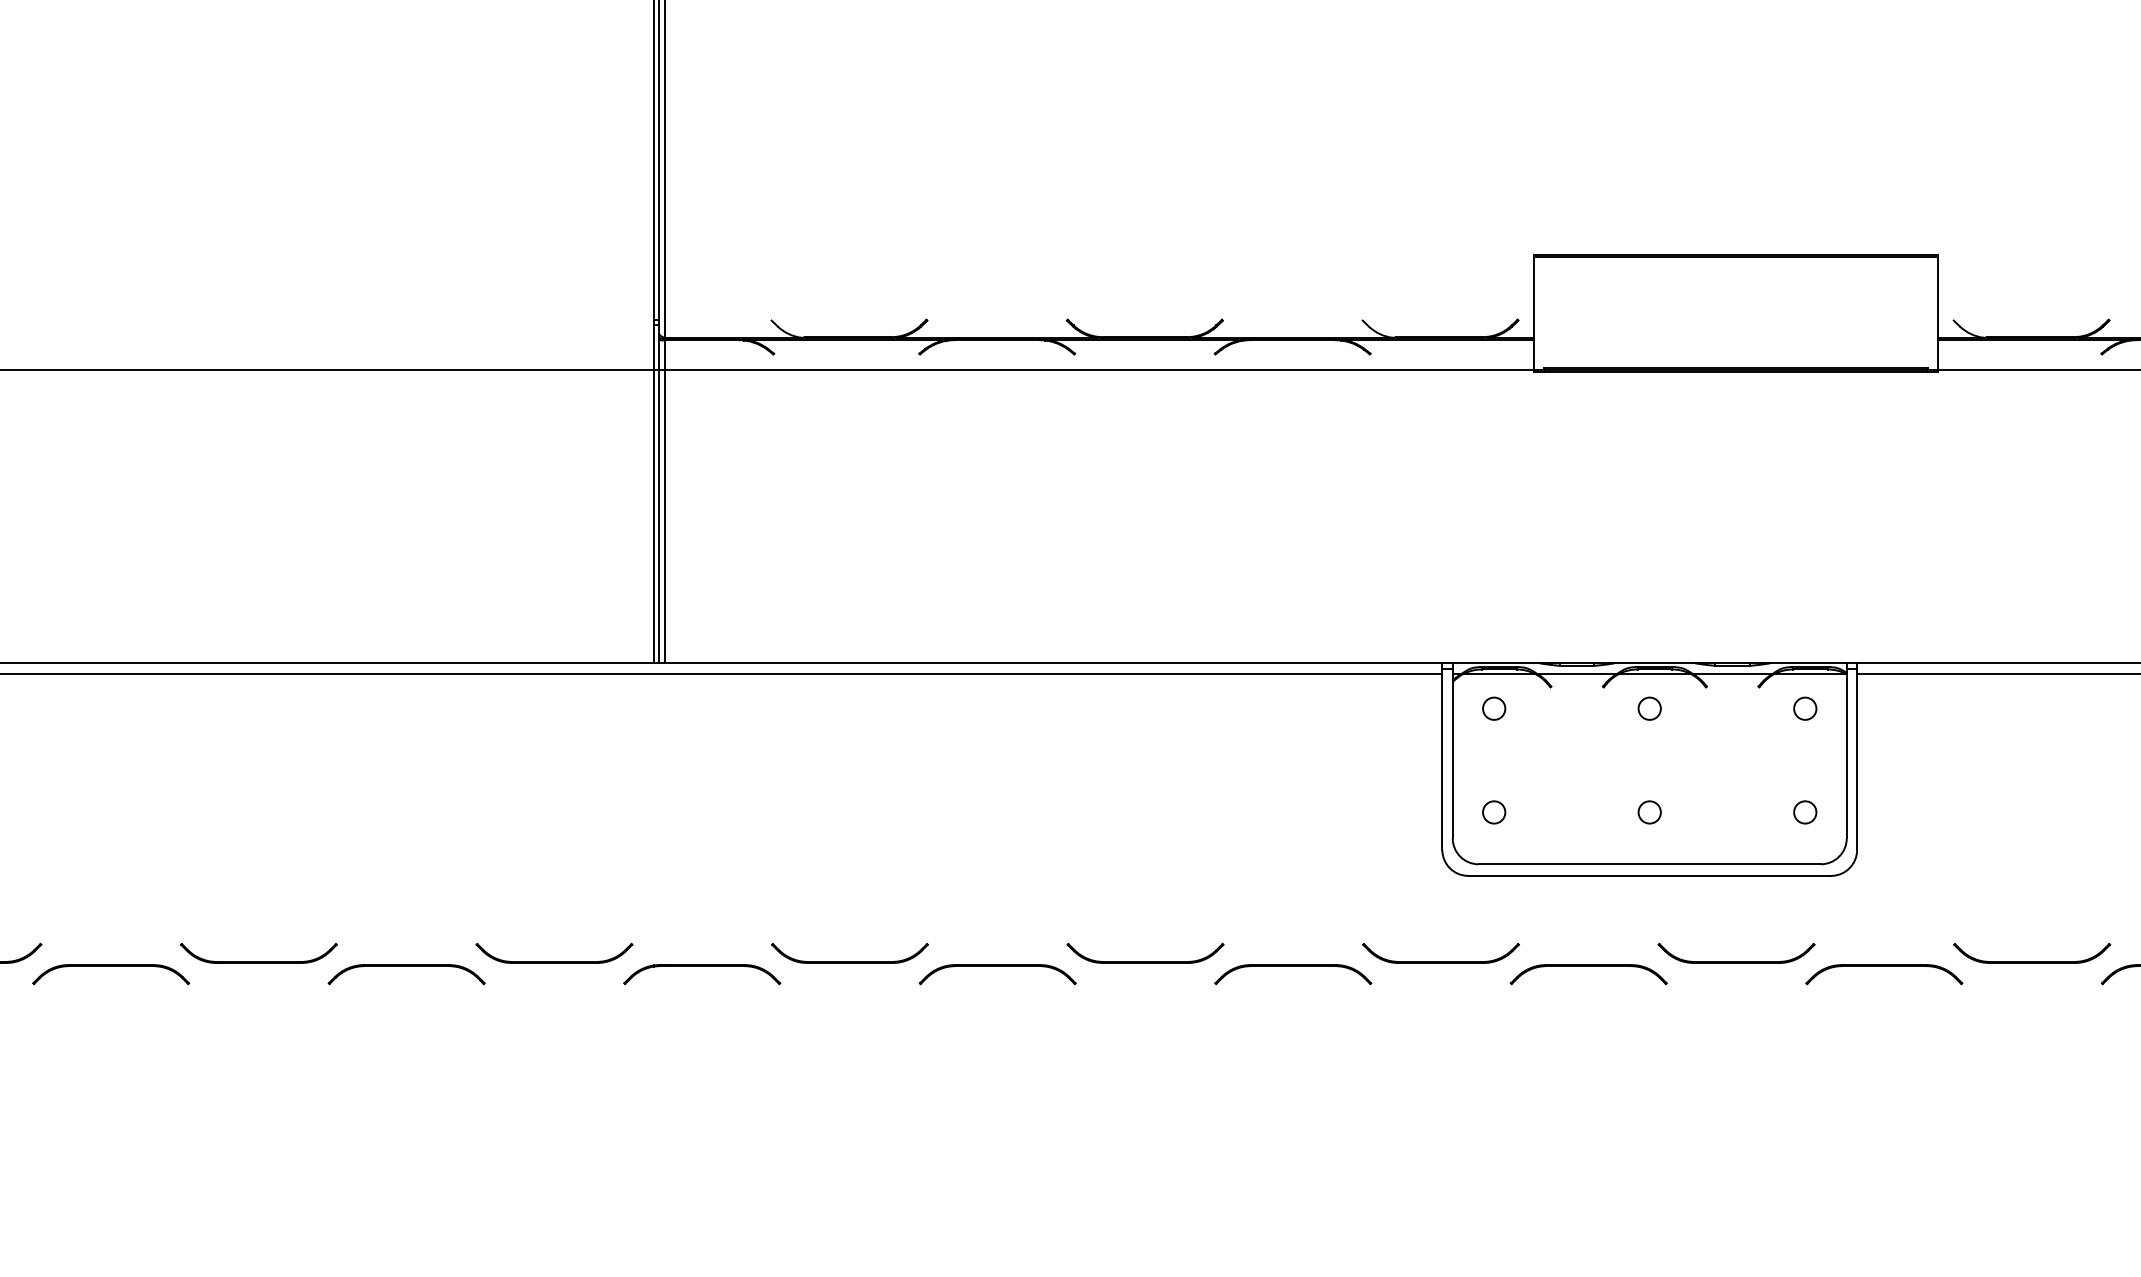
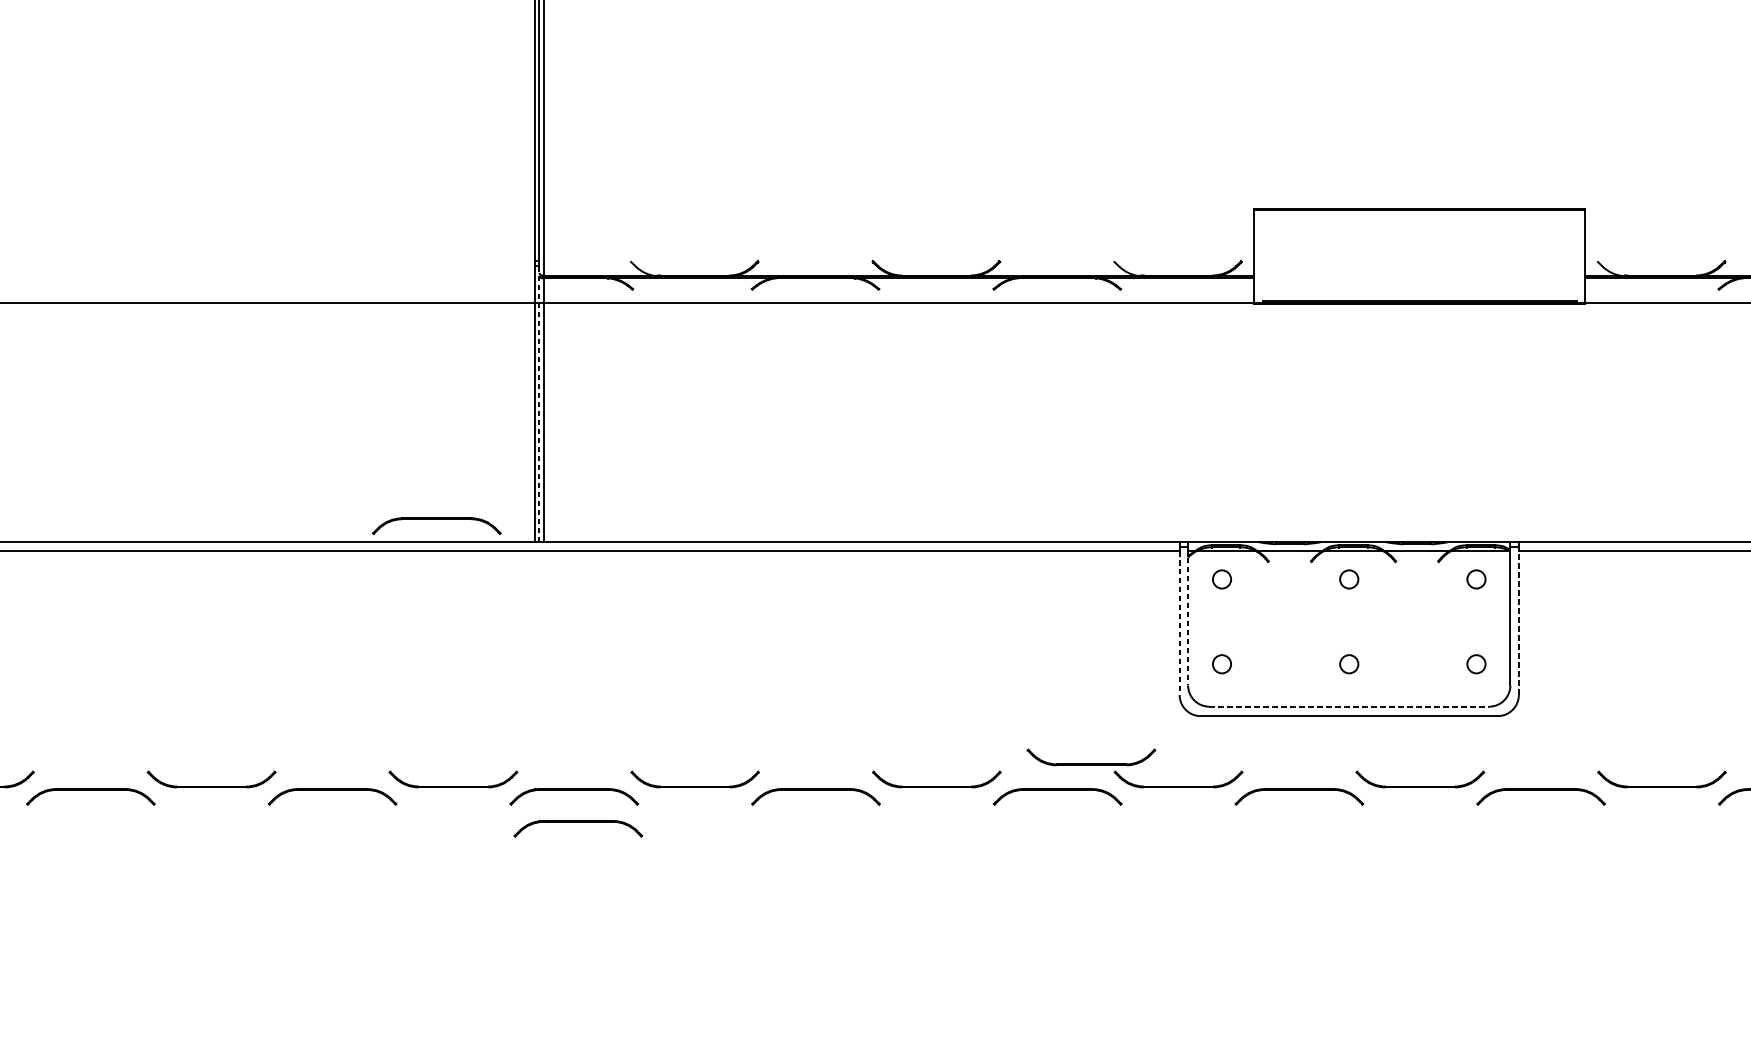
line: (659, 493) -> (539, 403), solid -> dashed
part: (534, 635) -> (437, 519), added
line: (1452, 760) -> (1187, 621), solid -> dashed
line: (1857, 761) -> (1519, 622), solid -> dashed
line: (1442, 762) -> (1179, 623), solid -> dashed
line: (1650, 864) -> (1349, 706), solid -> dashed
part: (1334, 934) -> (1091, 764), added
part: (707, 1005) -> (578, 822), added

